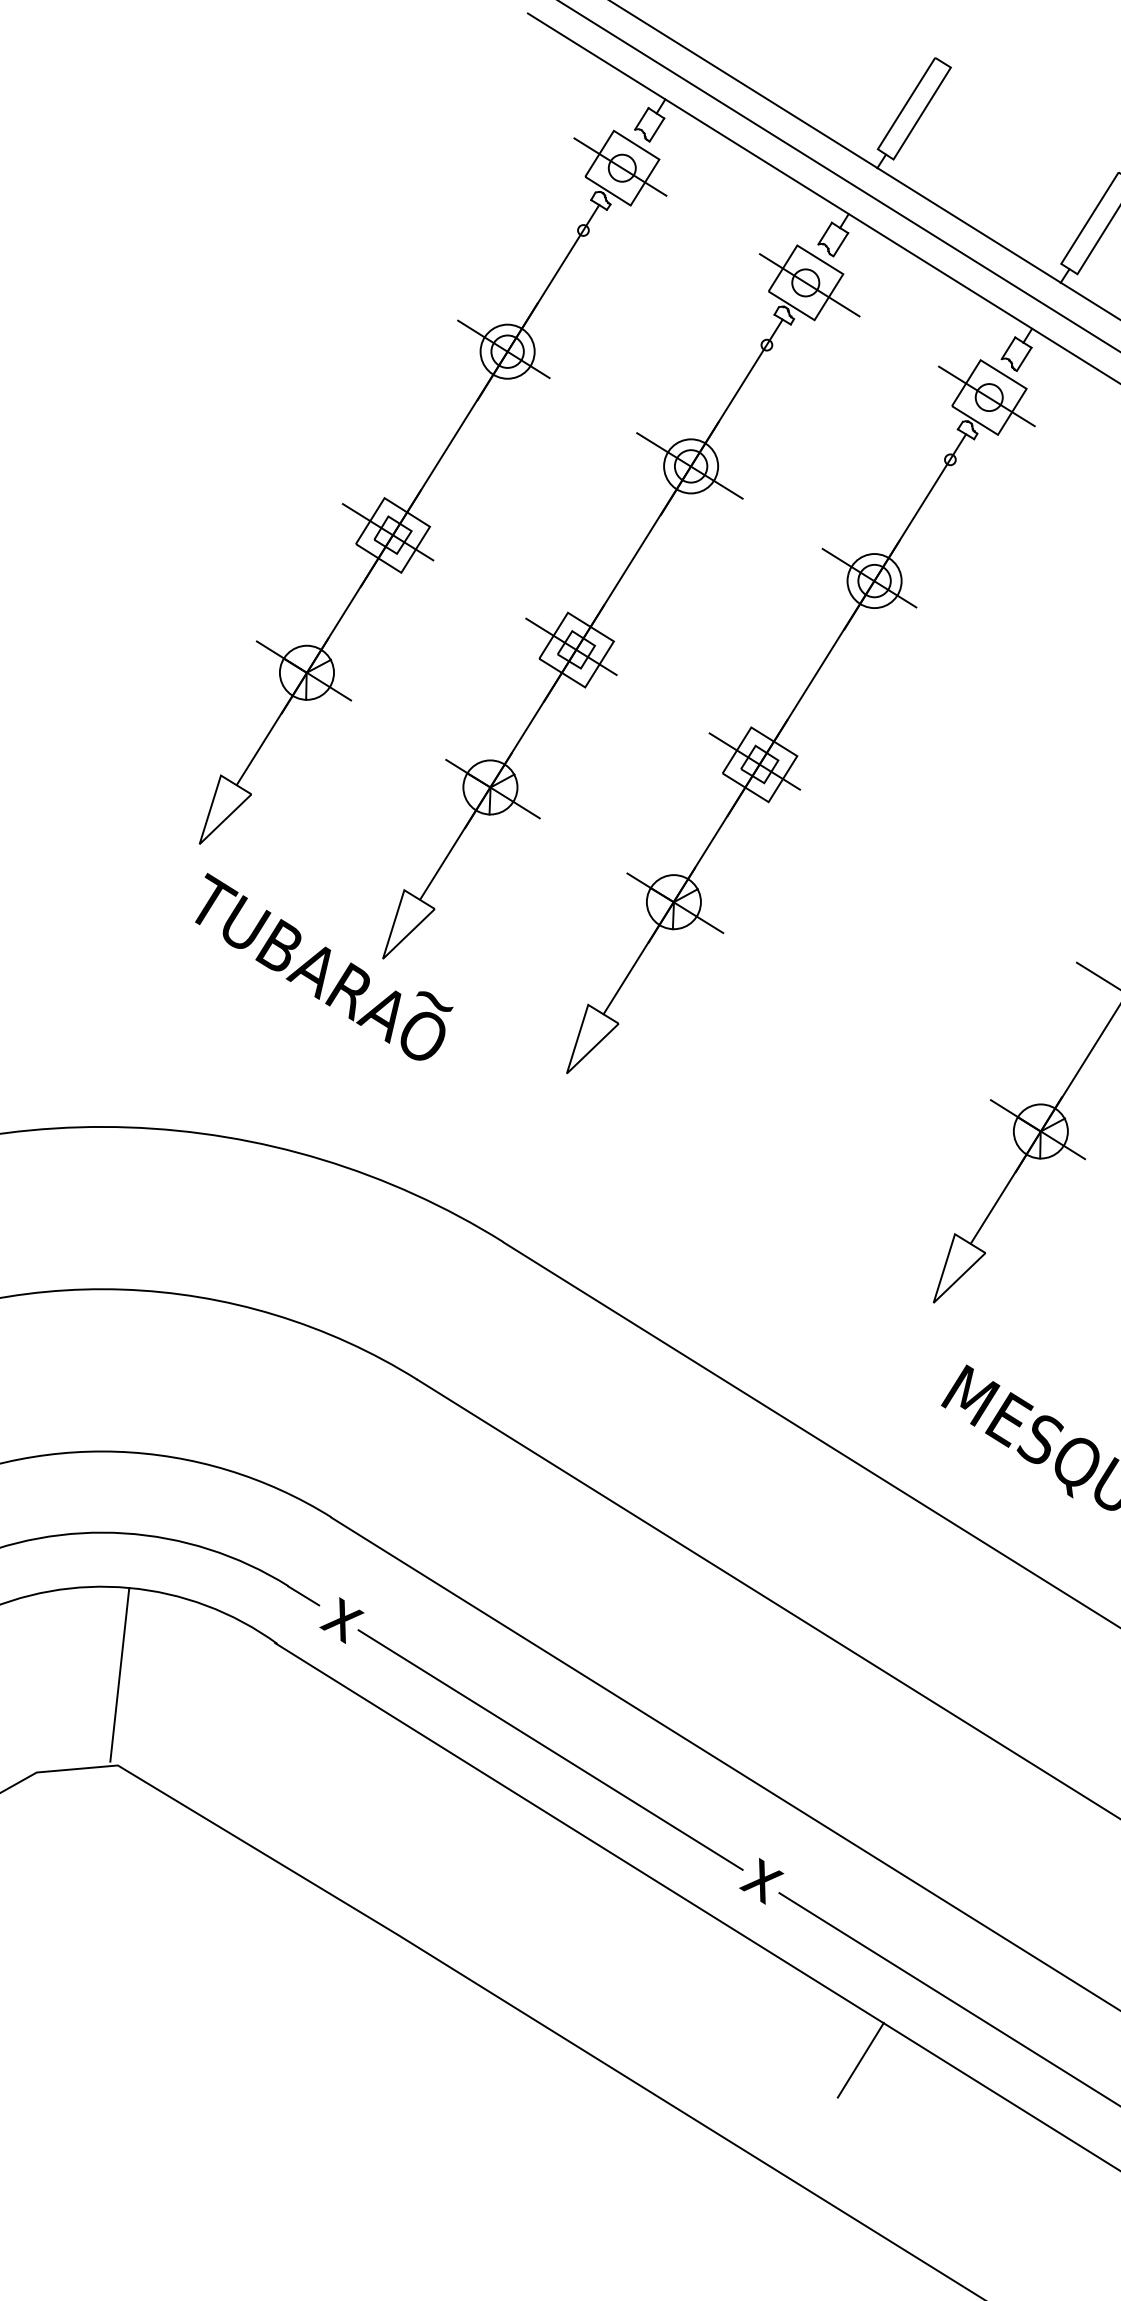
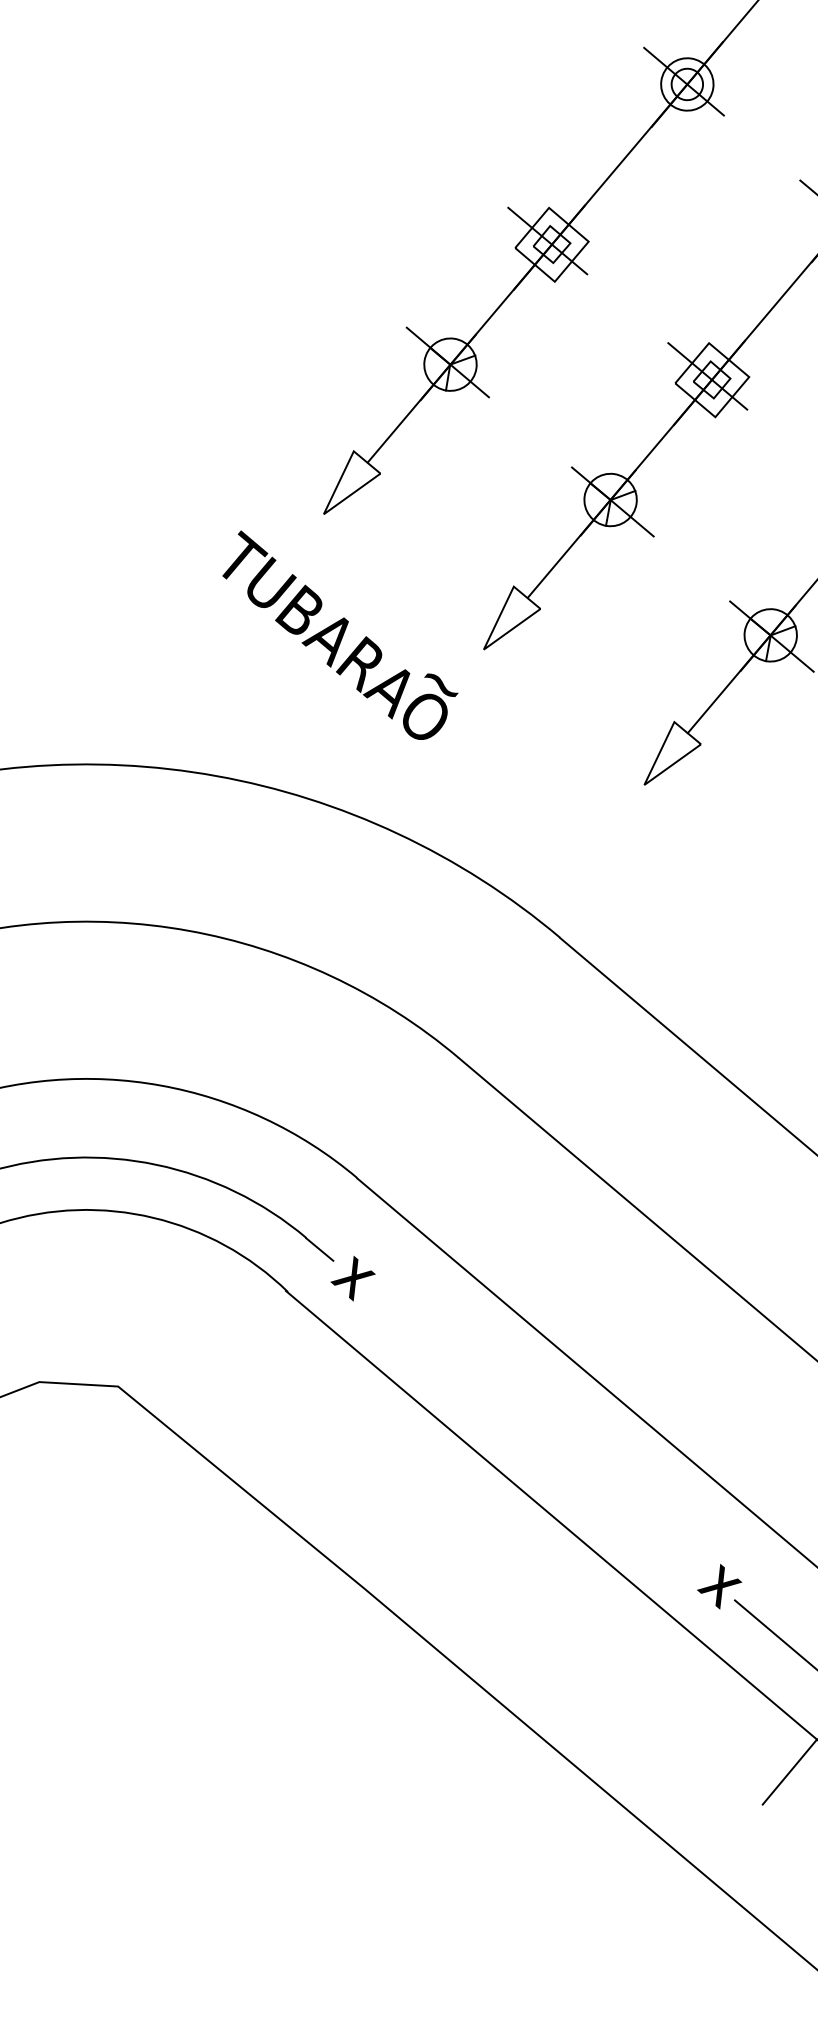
text: (324, 966) -> (340, 636), moved
line: (119, 1674) -> (132, 1299), removed
line: (550, 1749) -> (535, 1430), removed

